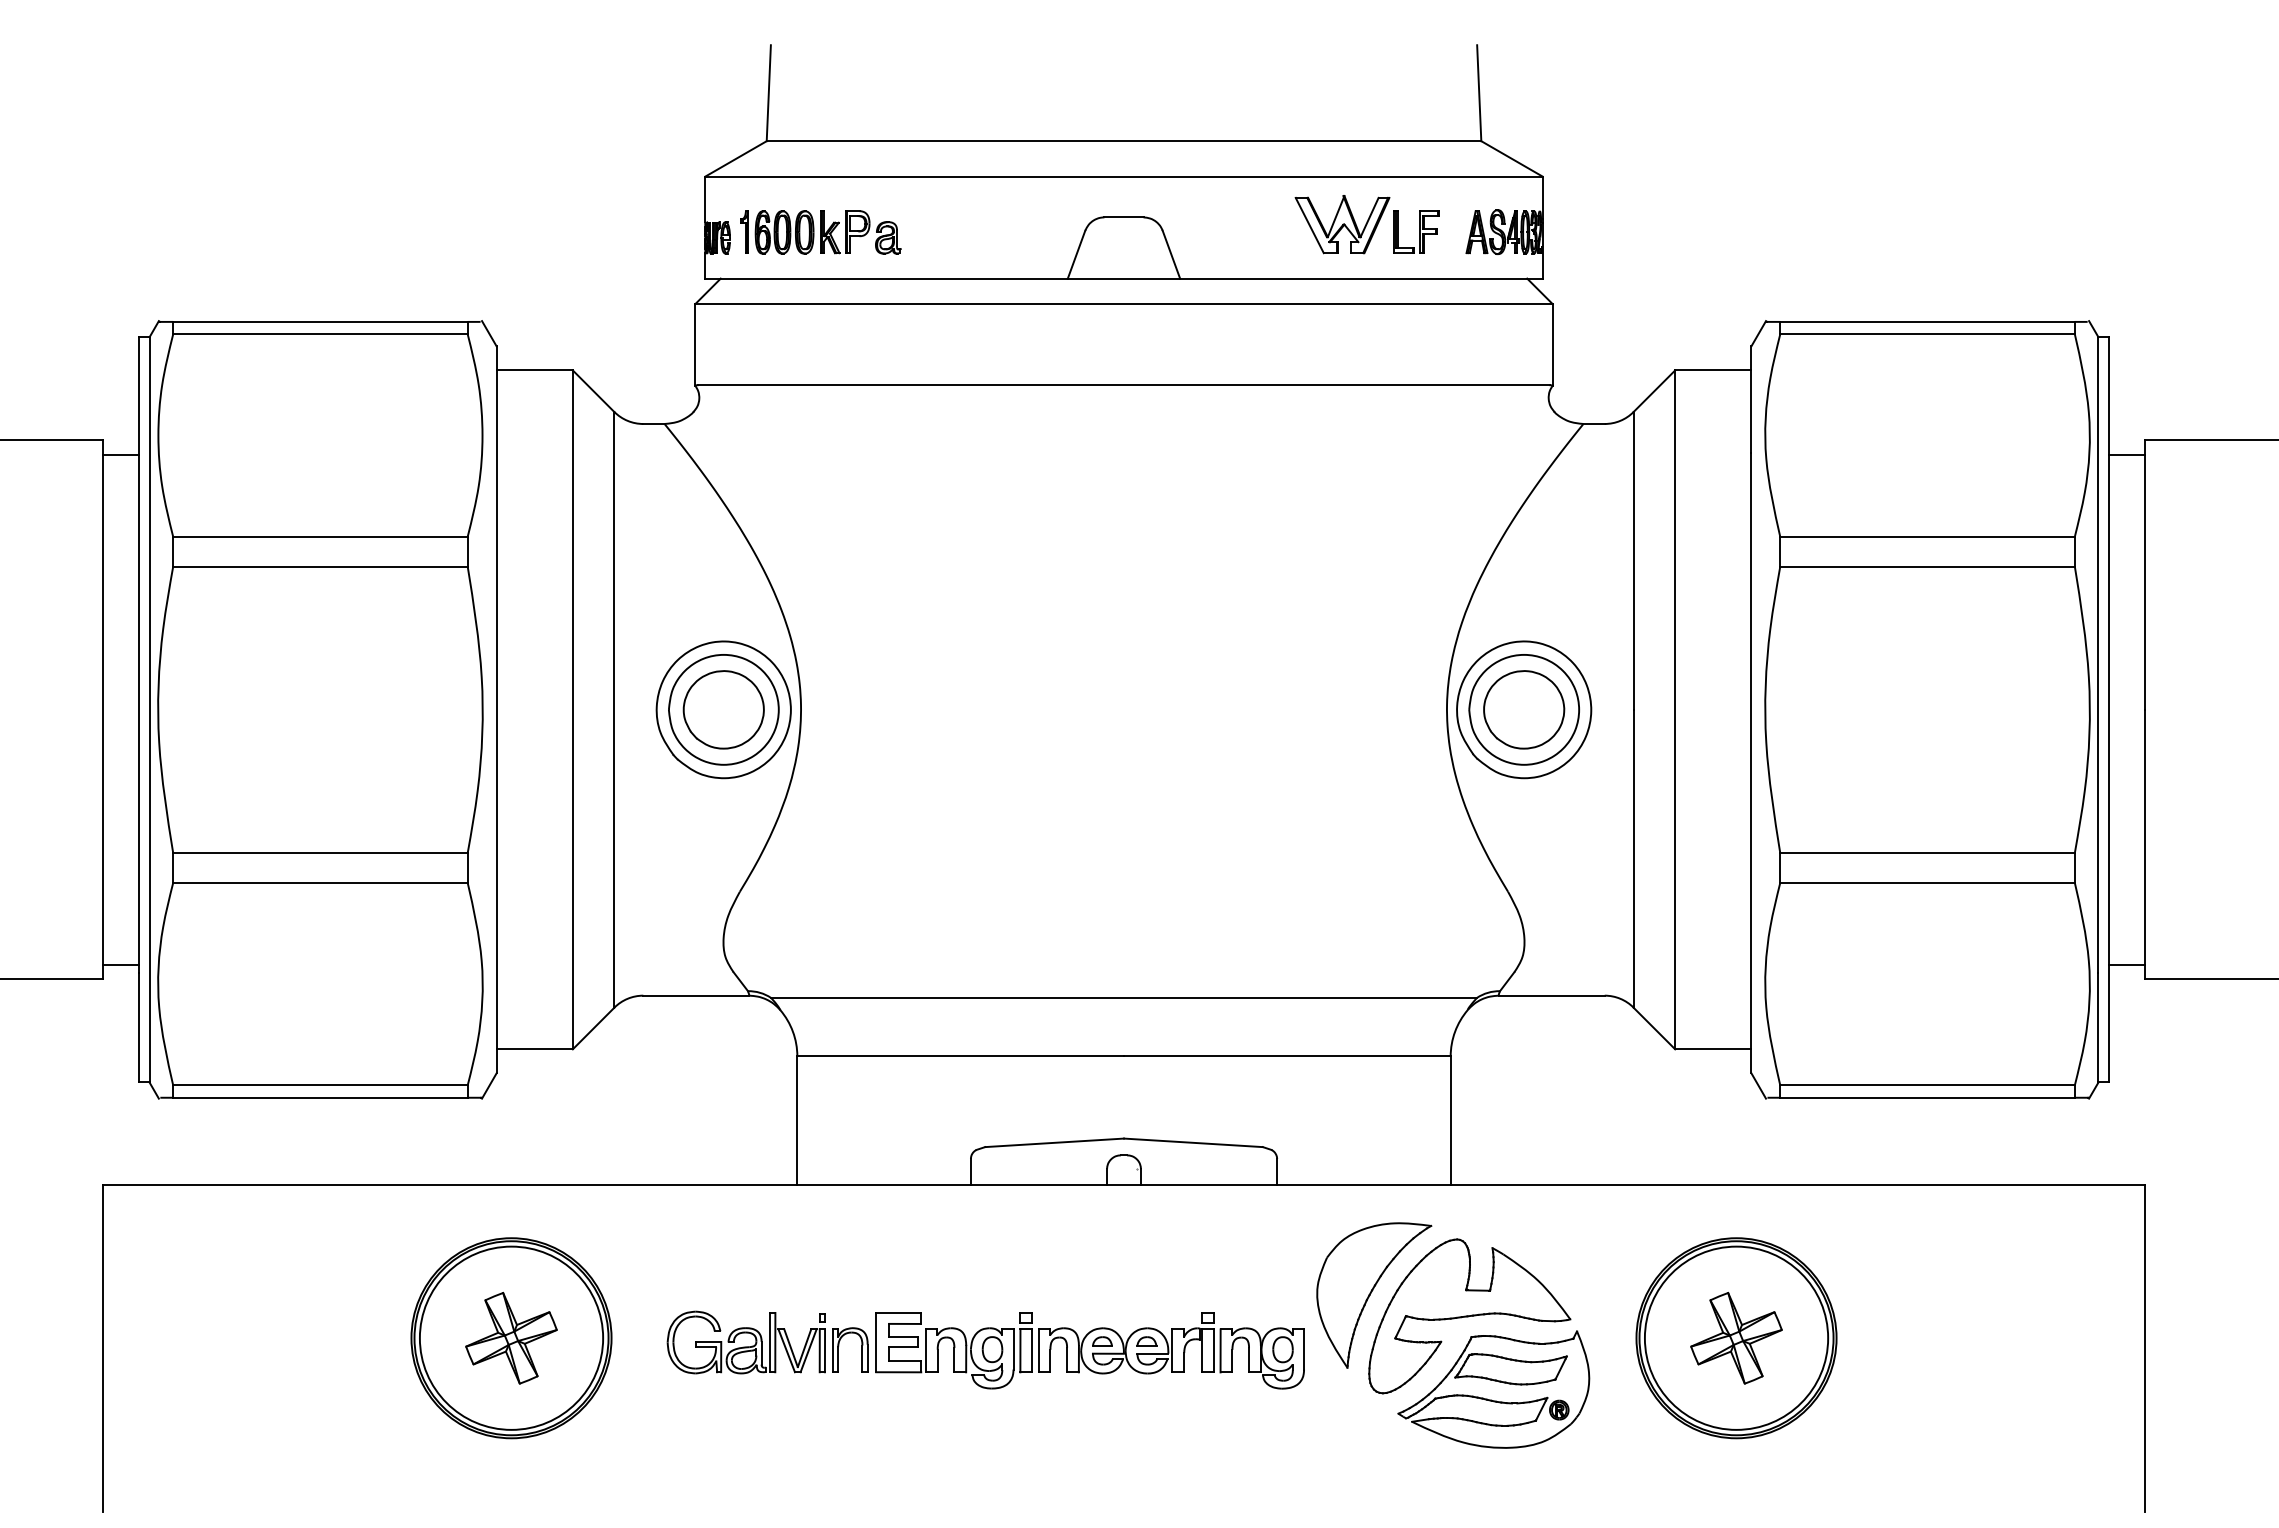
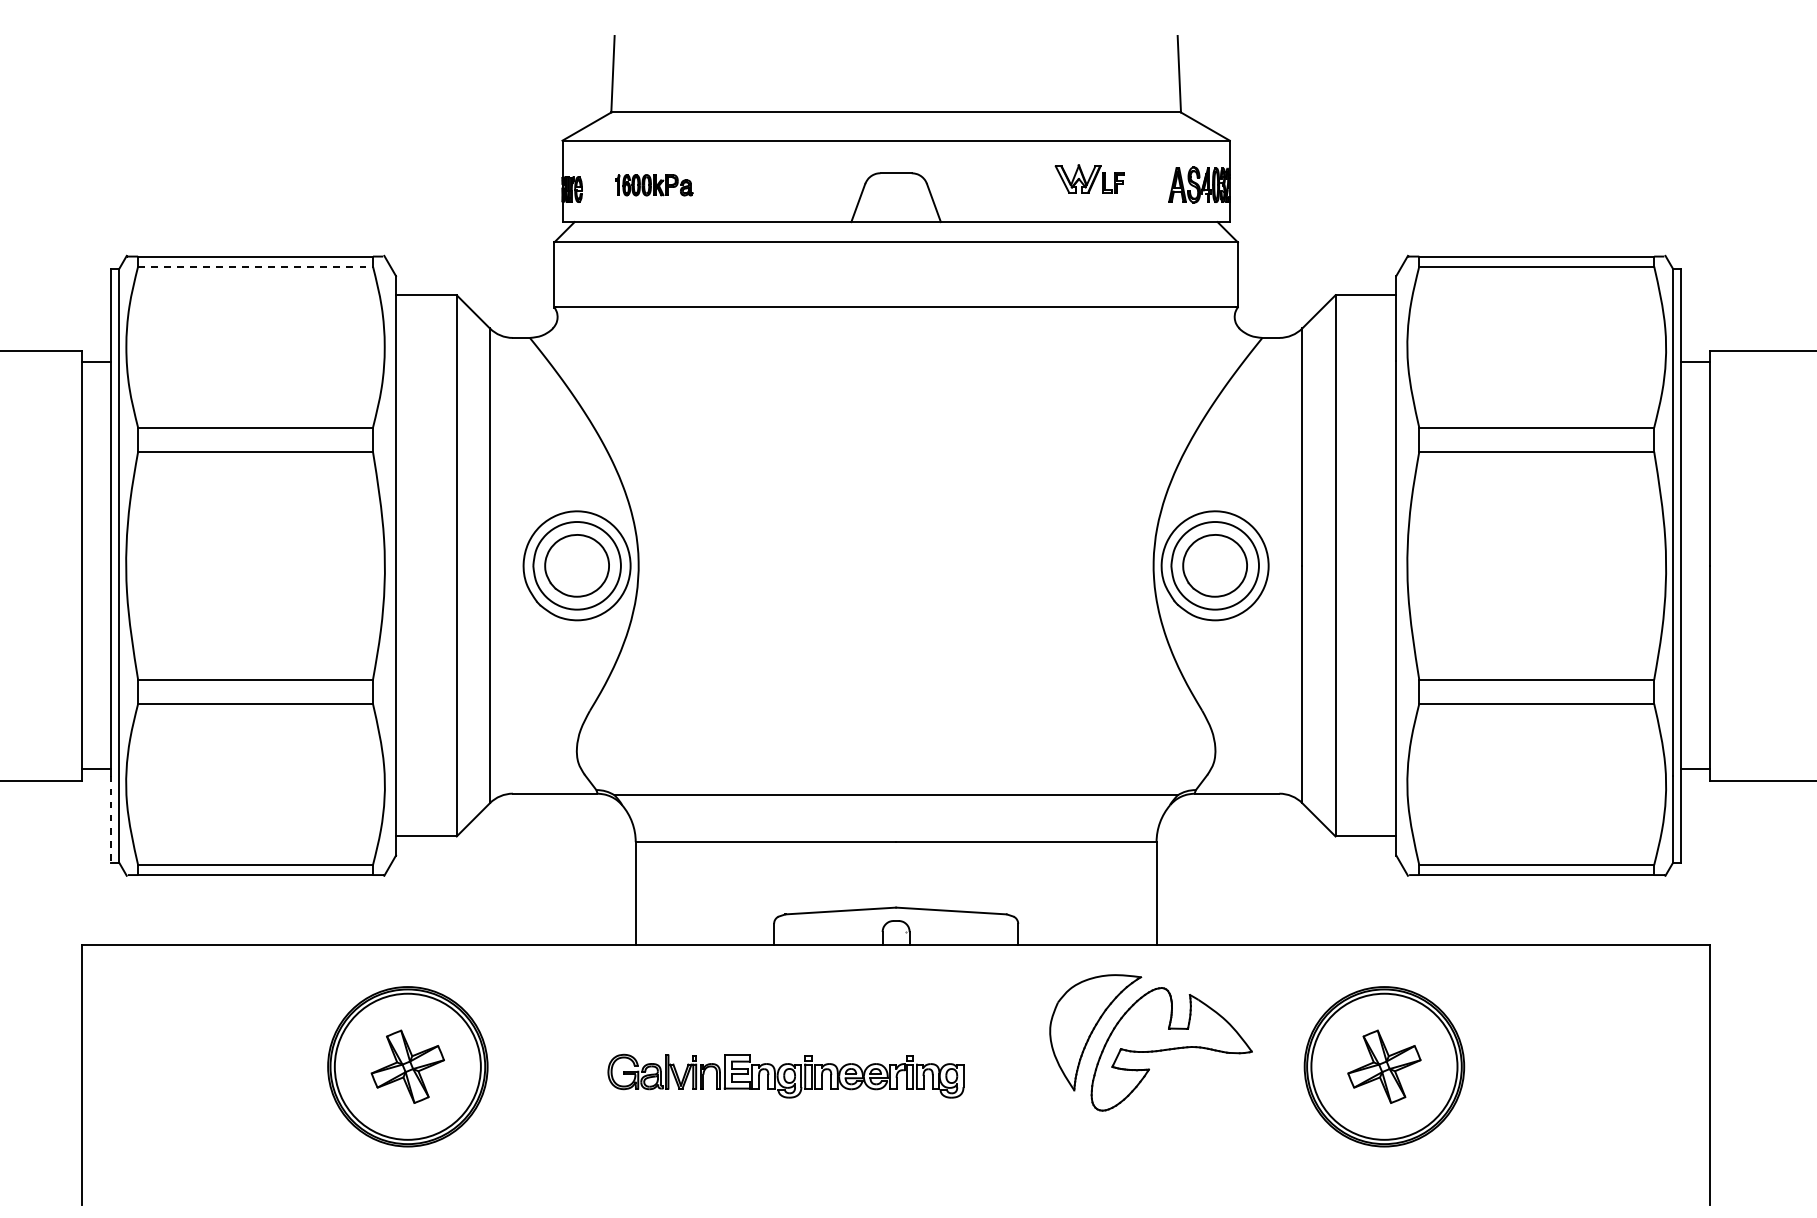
part: (1366, 224) -> (1089, 178), size x0.6
part: (820, 232) -> (654, 185), size x0.6
line: (320, 334) -> (255, 266), solid -> dashed
line: (139, 1027) -> (111, 819), solid -> dashed
part: (985, 1349) -> (785, 1075), size x0.7
part: (1493, 1389) -> (1190, 1107), removed

